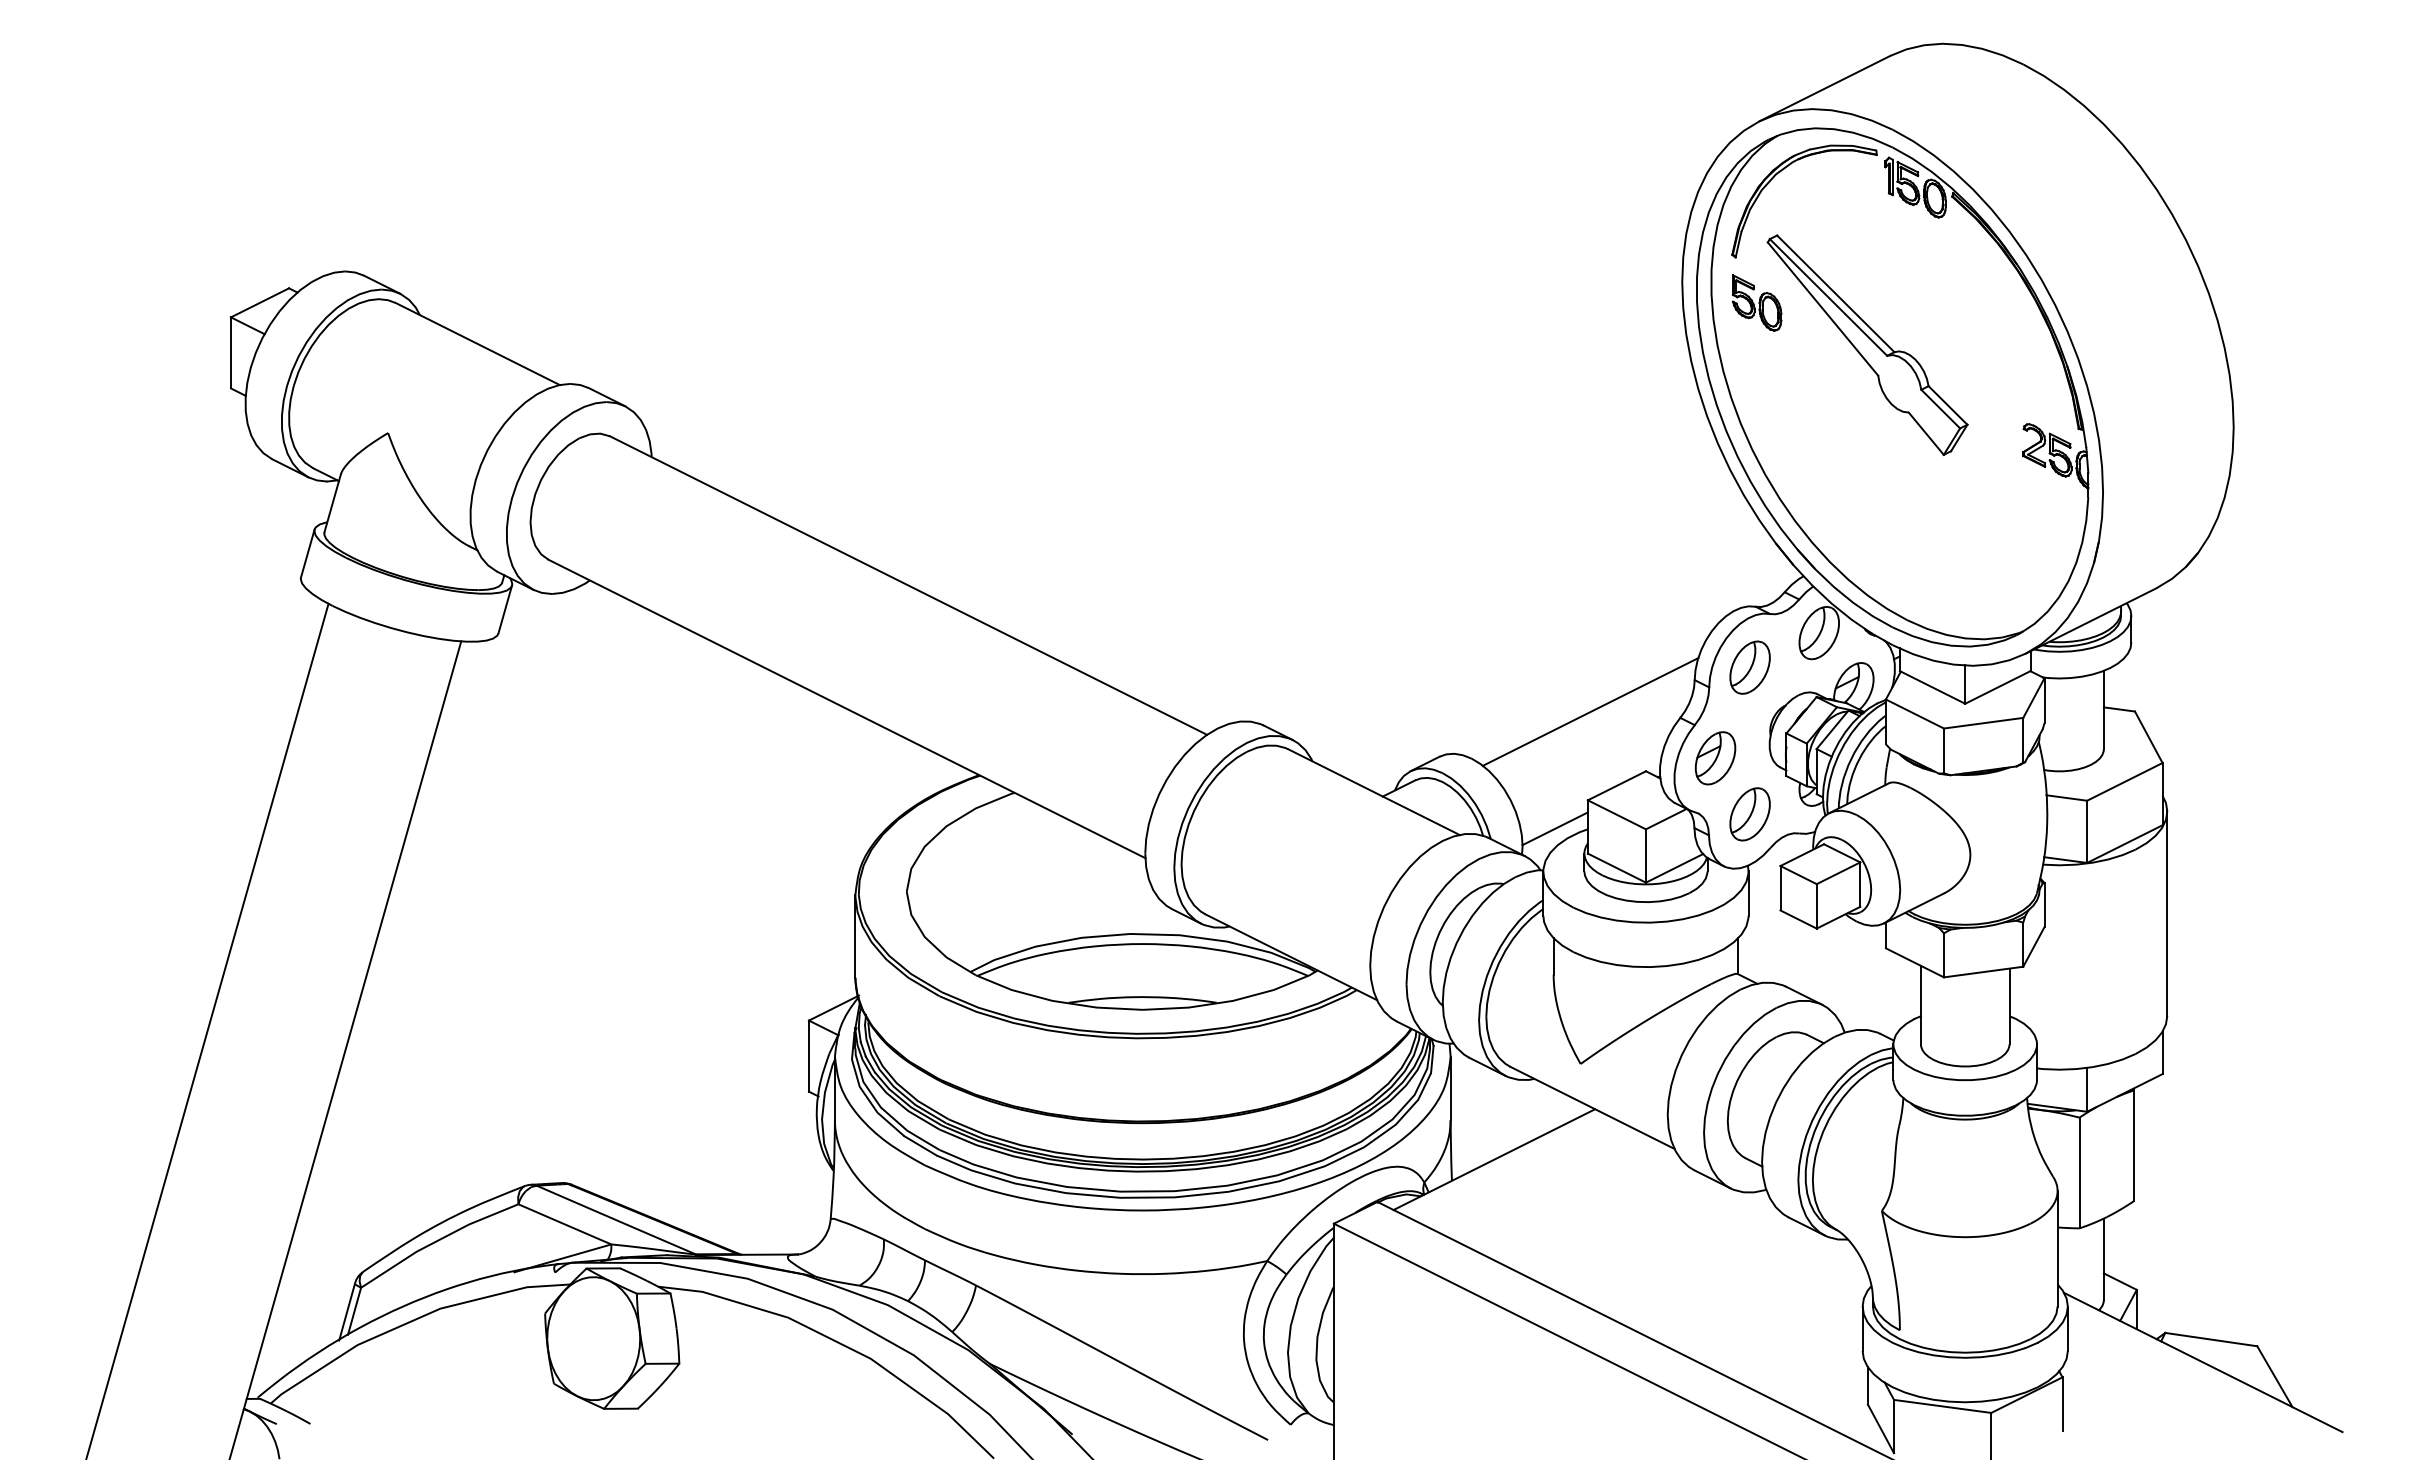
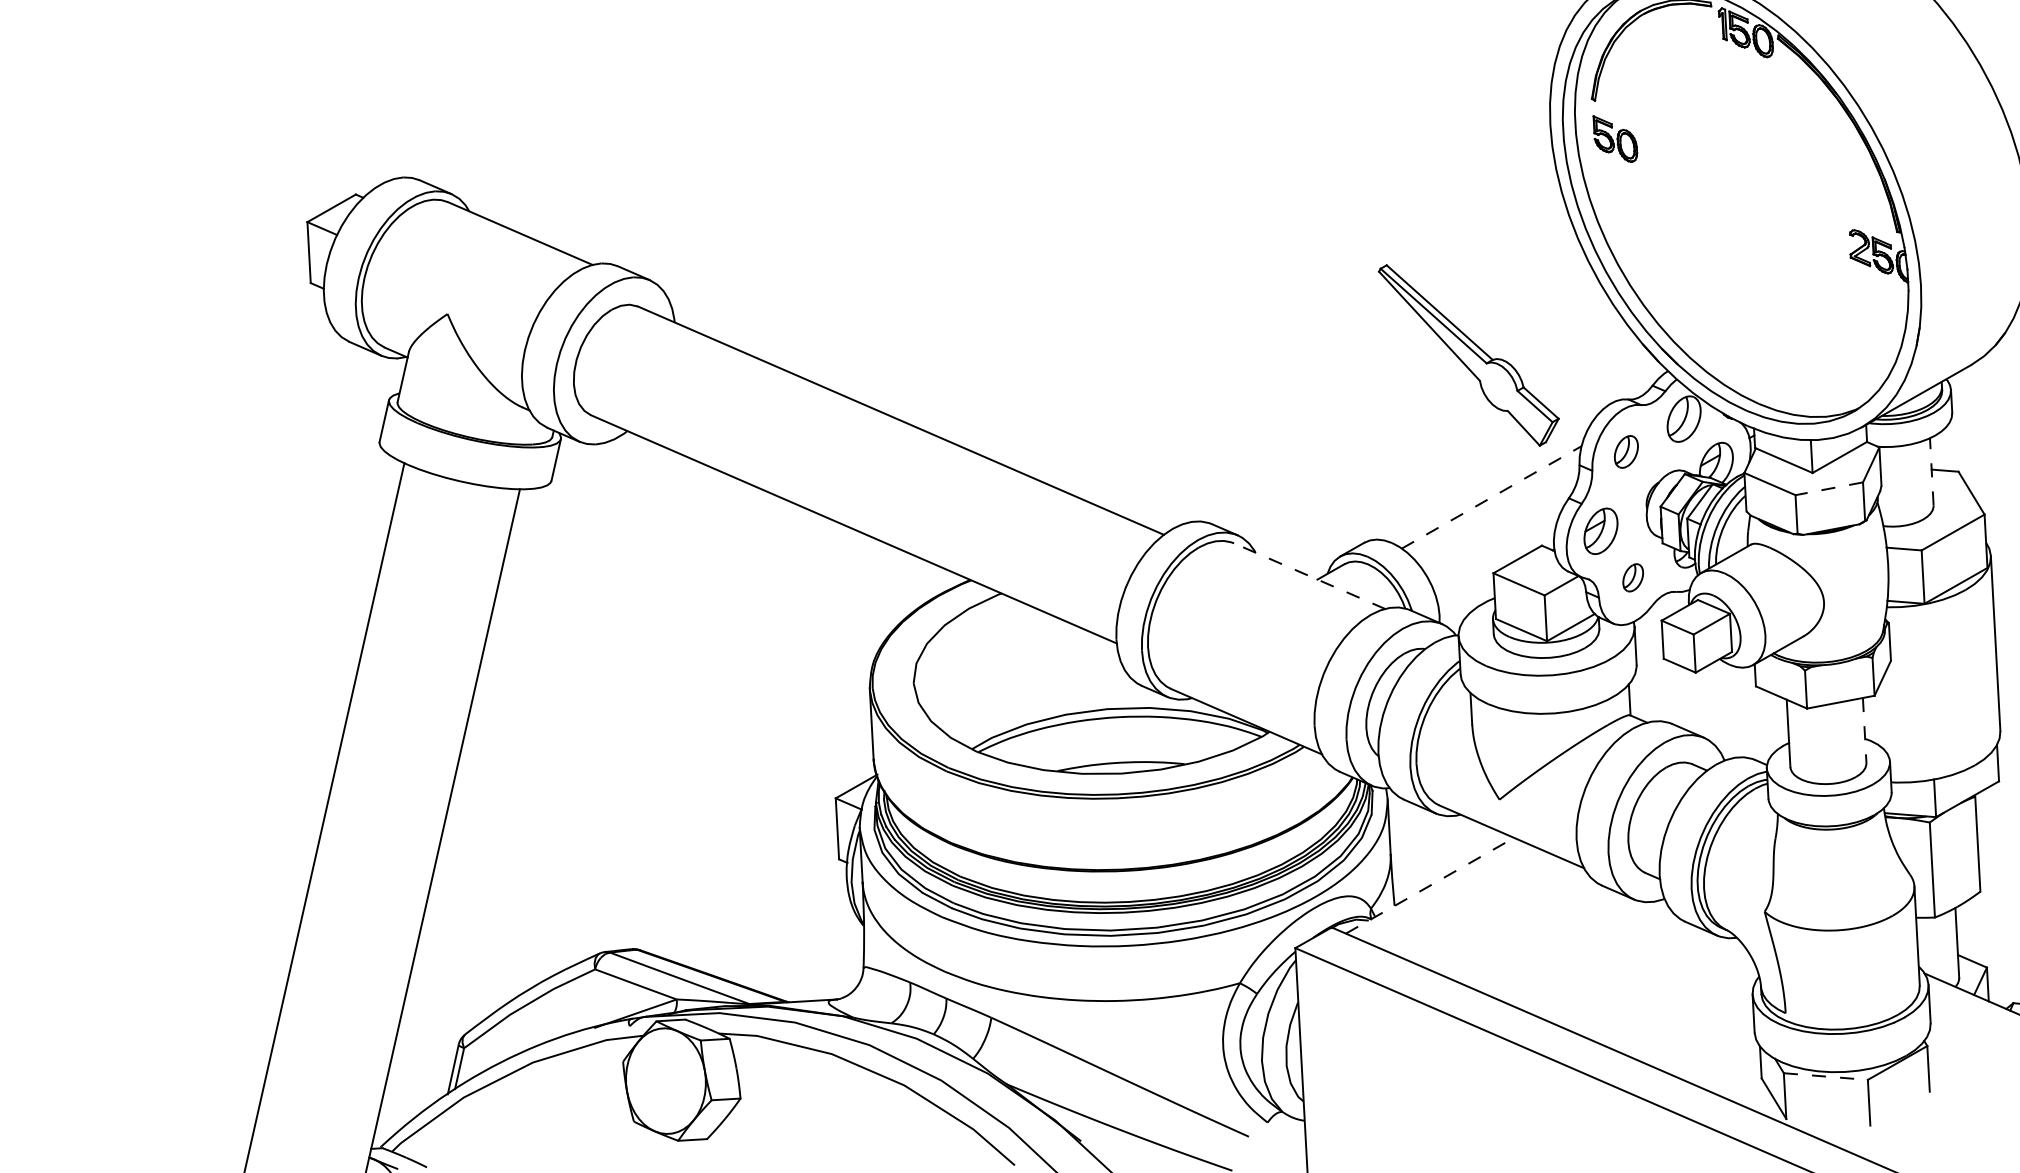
part: (1867, 344) -> (1469, 354), moved
part: (1749, 667) -> (1625, 451), size x0.7
line: (2103, 709) -> (1931, 471), solid -> dashed
line: (1590, 711) -> (1491, 496), solid -> dashed
line: (1983, 723) -> (1829, 489), solid -> dashed
line: (1373, 791) -> (1309, 575), solid -> dashed
part: (1749, 814) -> (1632, 577), size x0.6
line: (1554, 828) -> (1466, 599), removed
line: (2009, 1006) -> (1864, 730), solid -> dashed
line: (1494, 1159) -> (1430, 885), solid -> dashed
line: (1943, 1406) -> (1826, 1076), solid -> dashed

